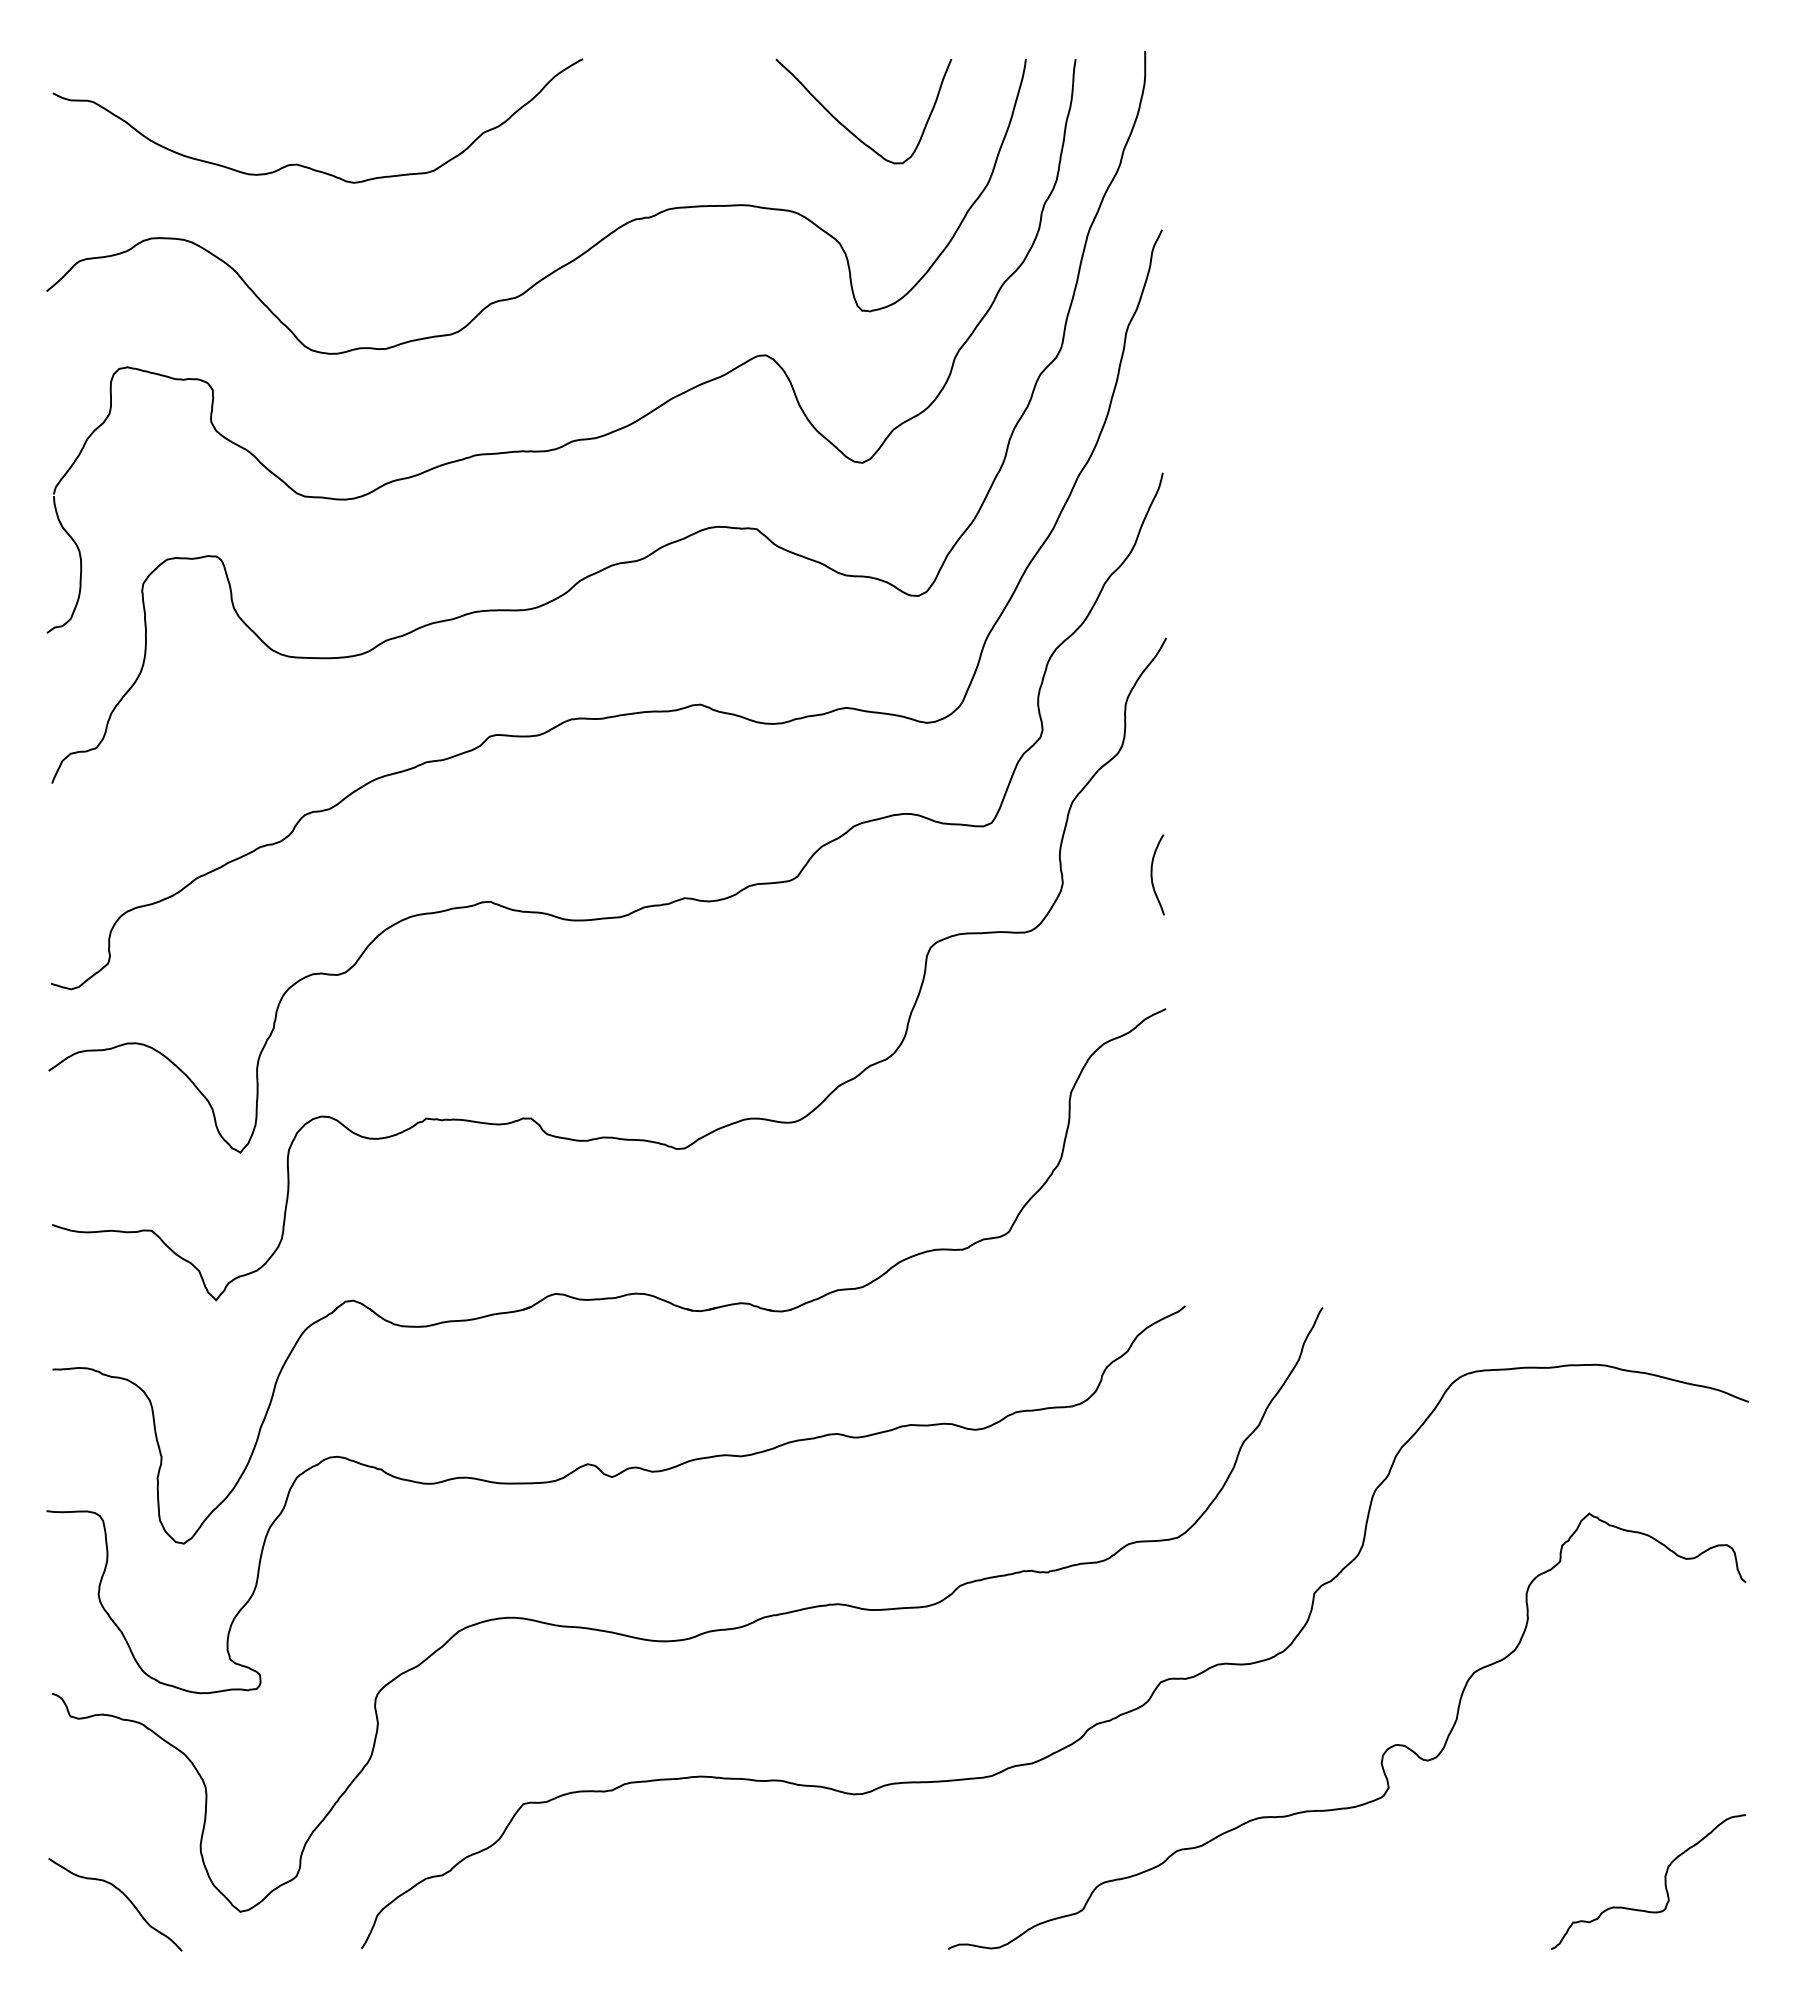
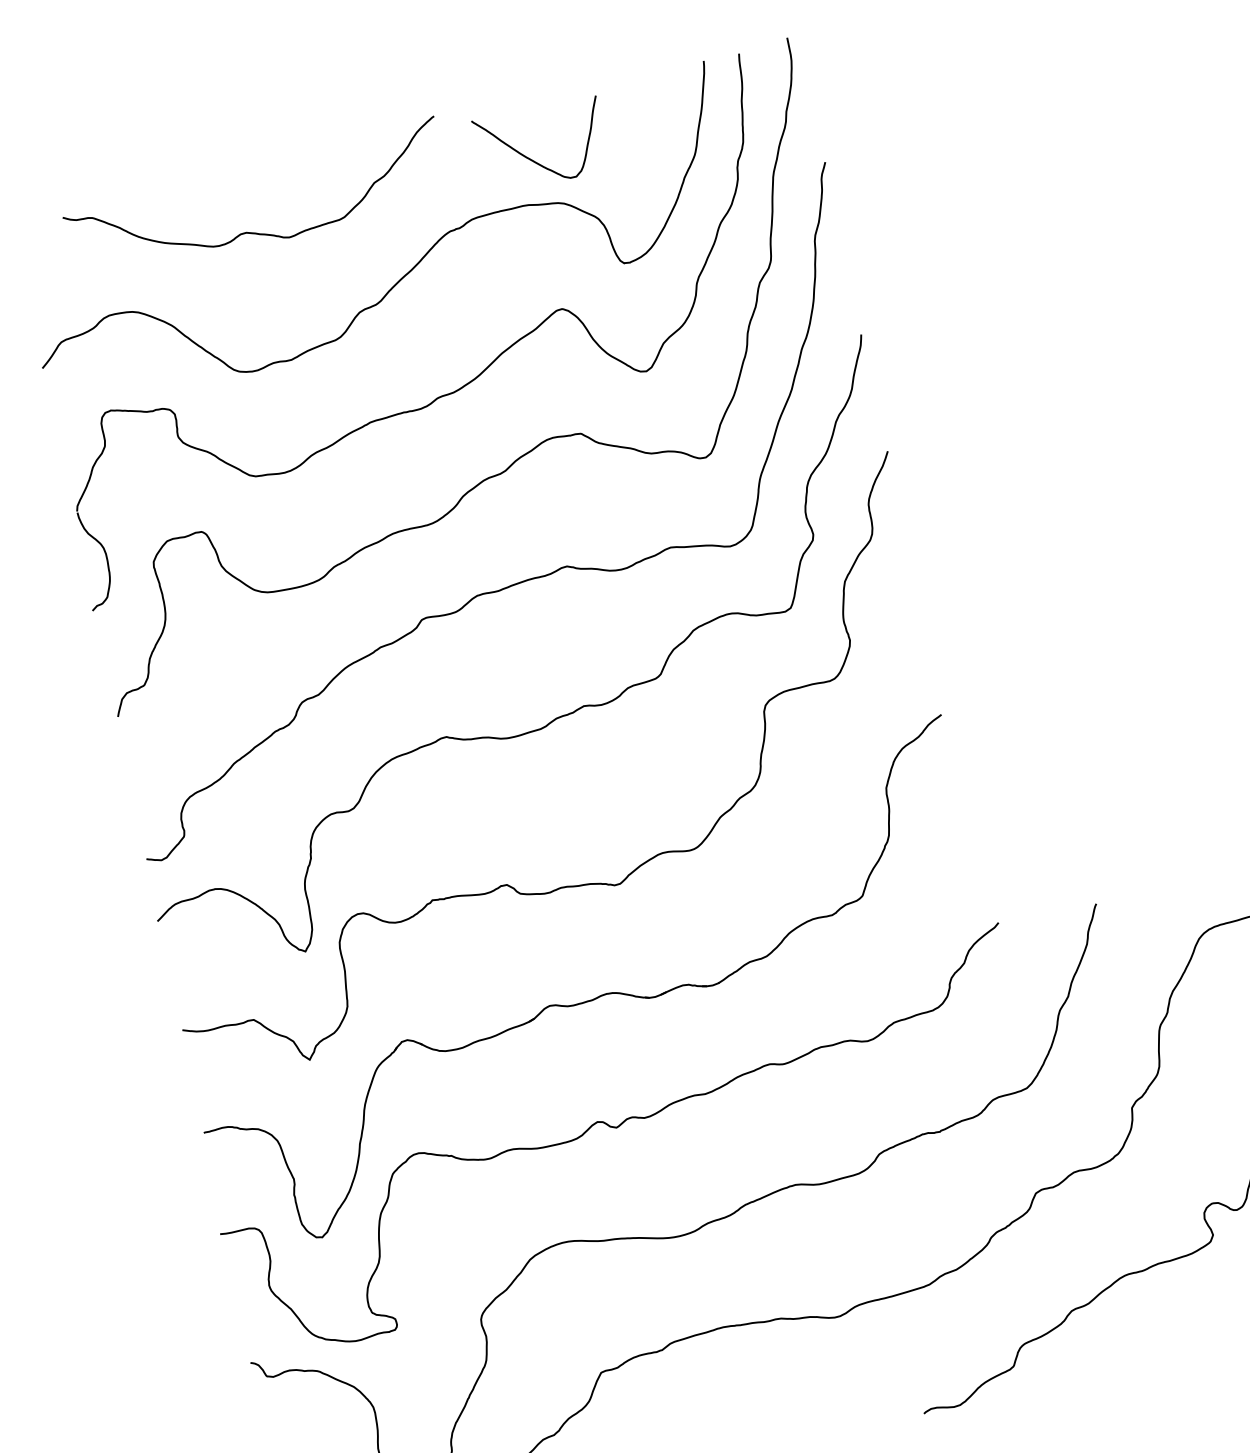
curve: (849, 129) -> (533, 160), moved
curve: (304, 165) -> (251, 232), moved
curve: (1152, 874) -> (912, 621), removed

